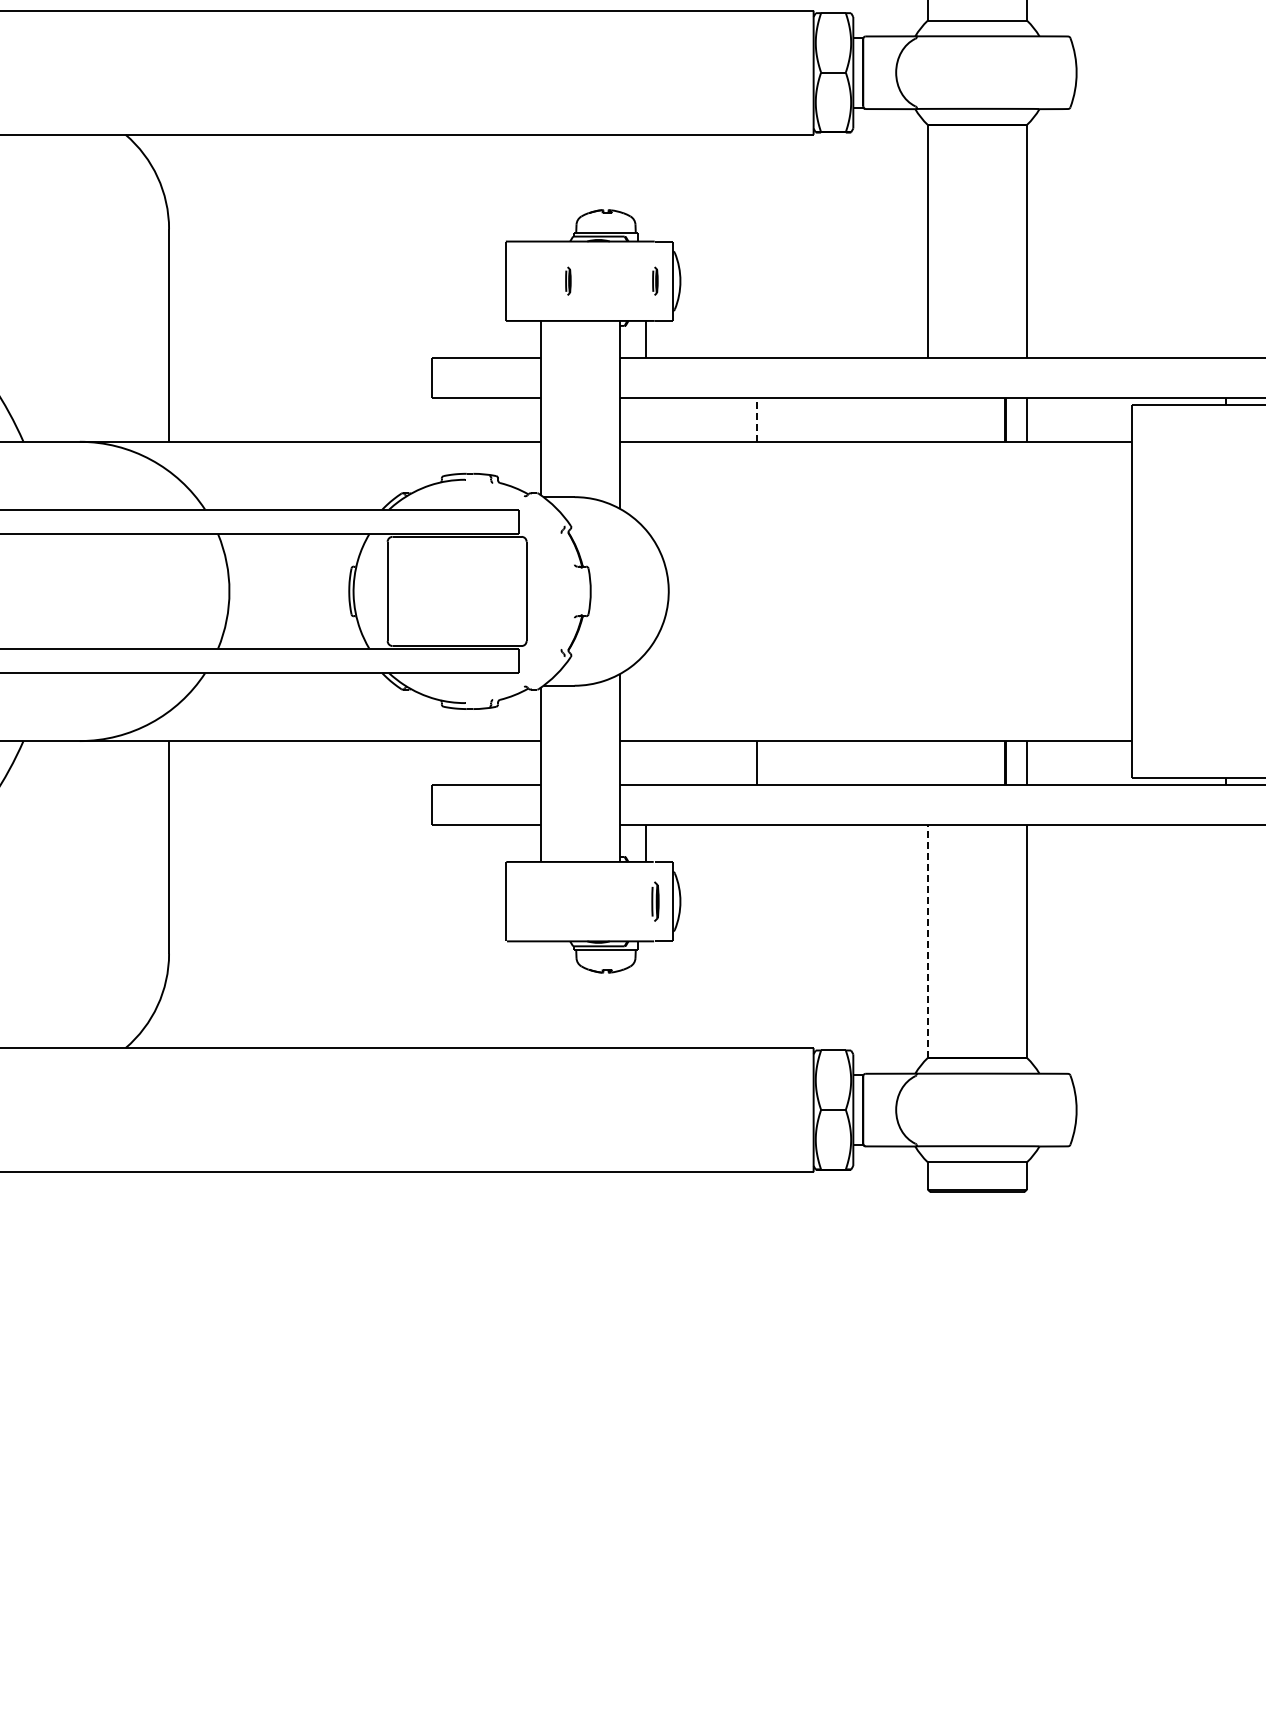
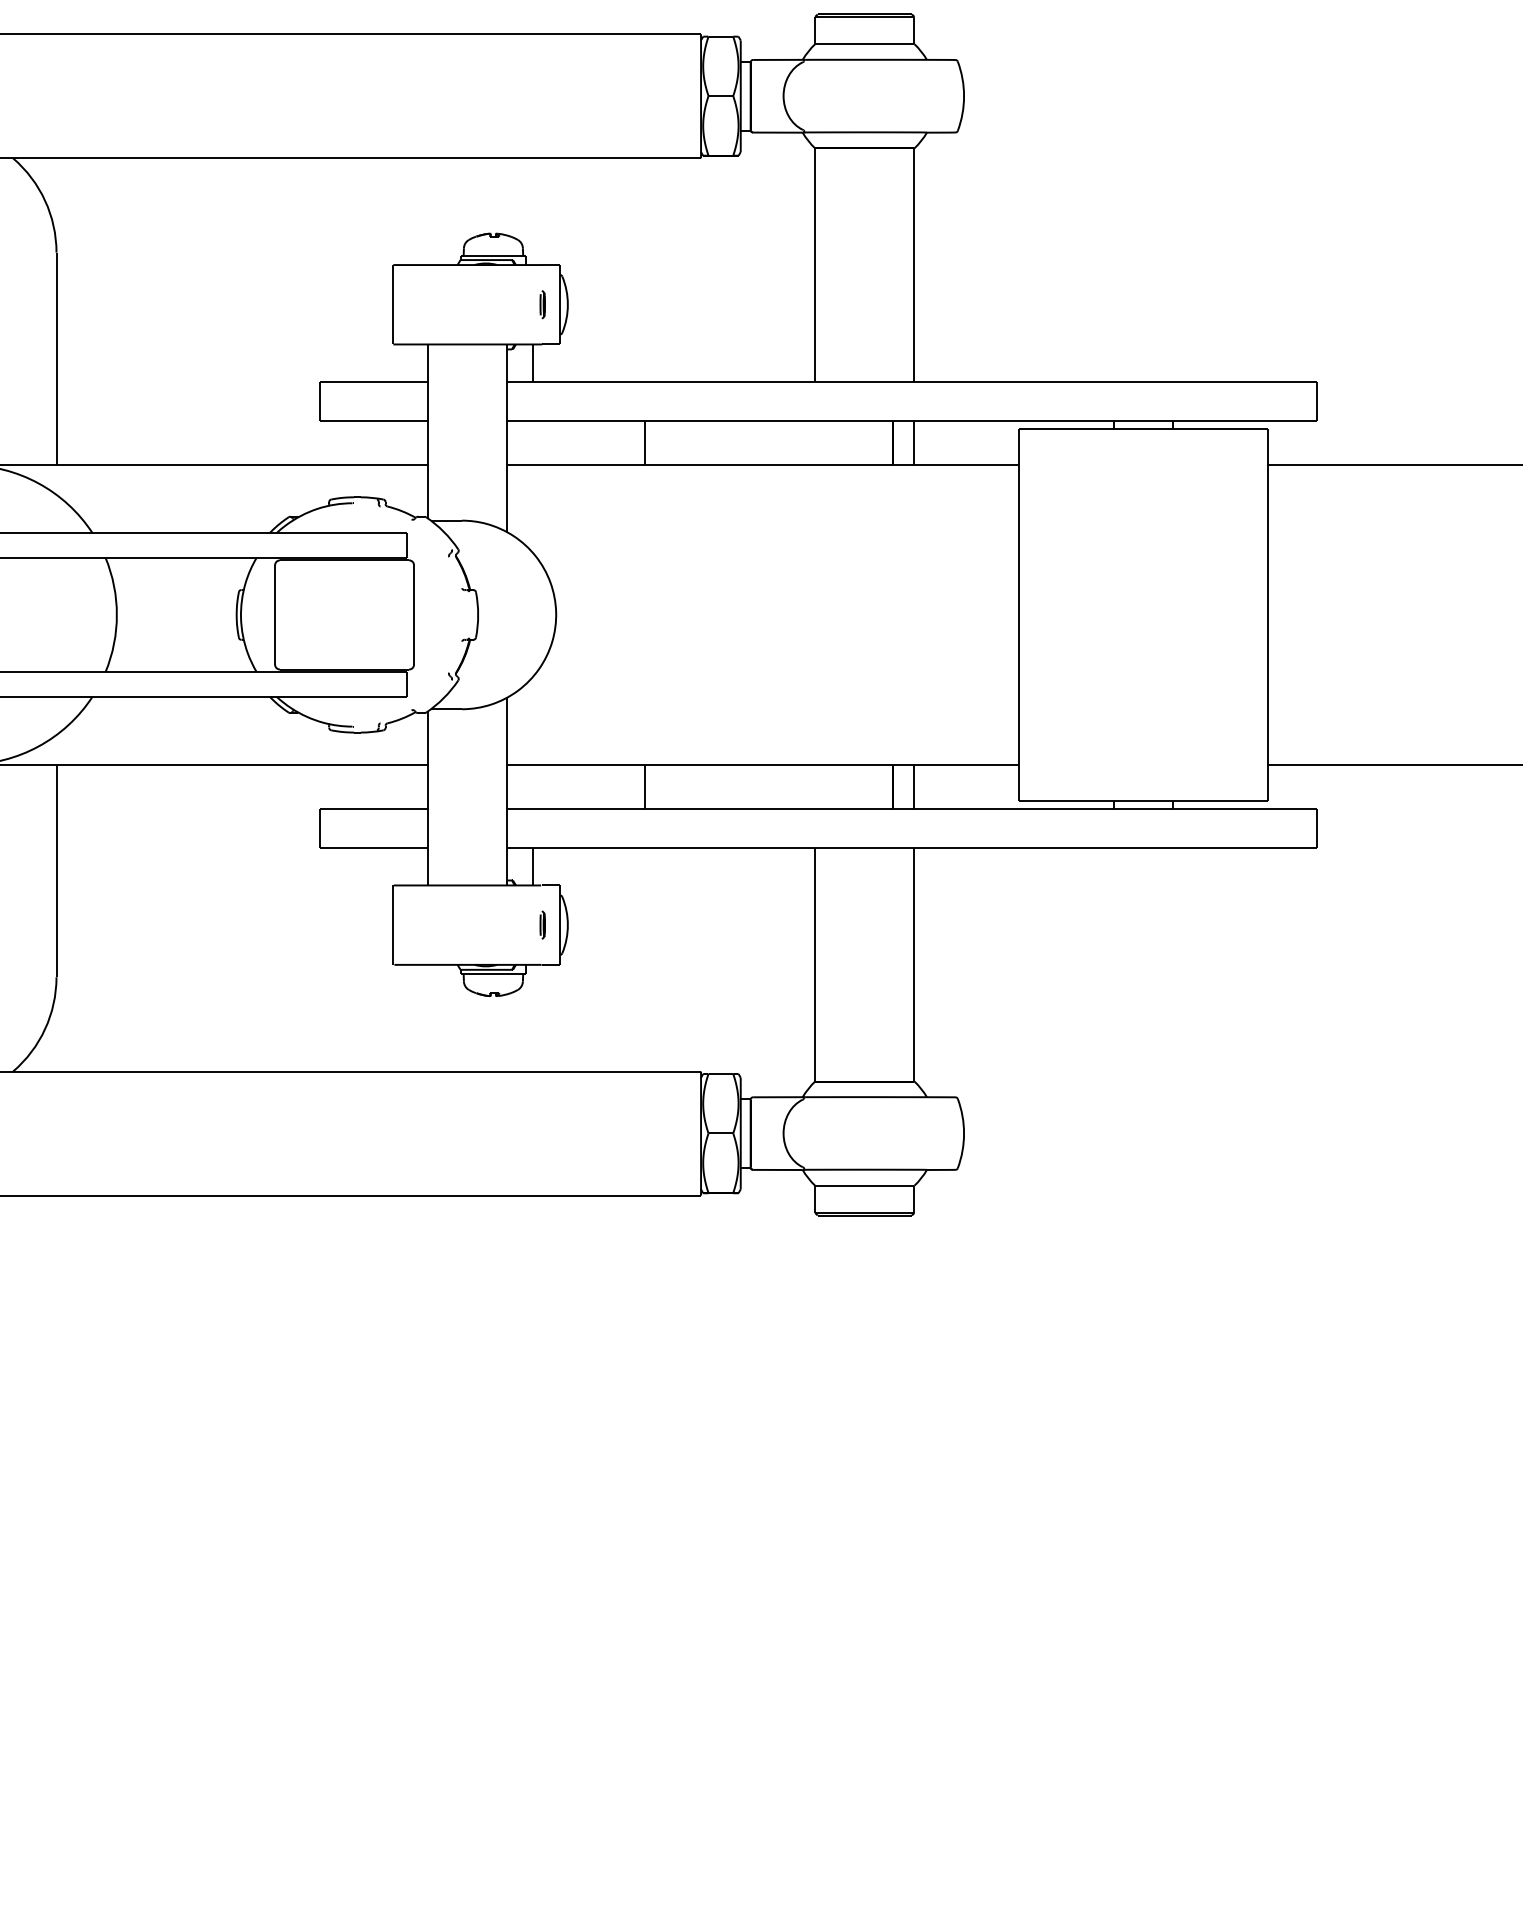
part: (568, 281) -> (455, 304), removed
line: (757, 420) -> (644, 443), dashed -> solid
part: (655, 901) -> (542, 924), size x0.71
line: (928, 941) -> (815, 964), dashed -> solid

